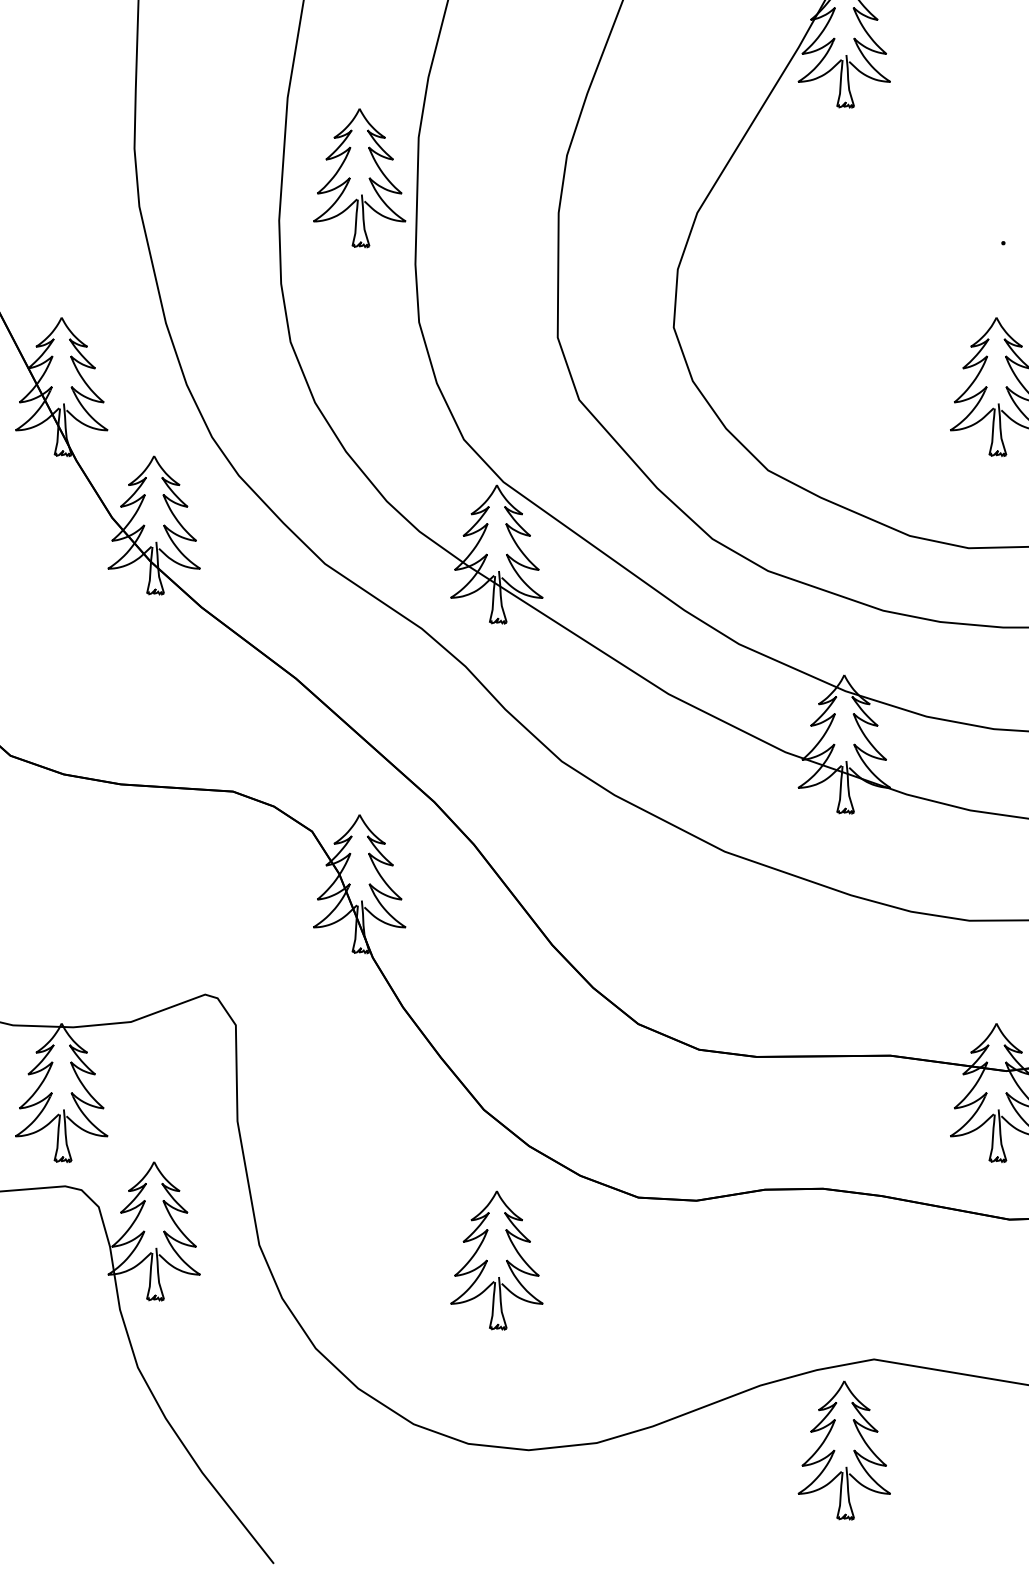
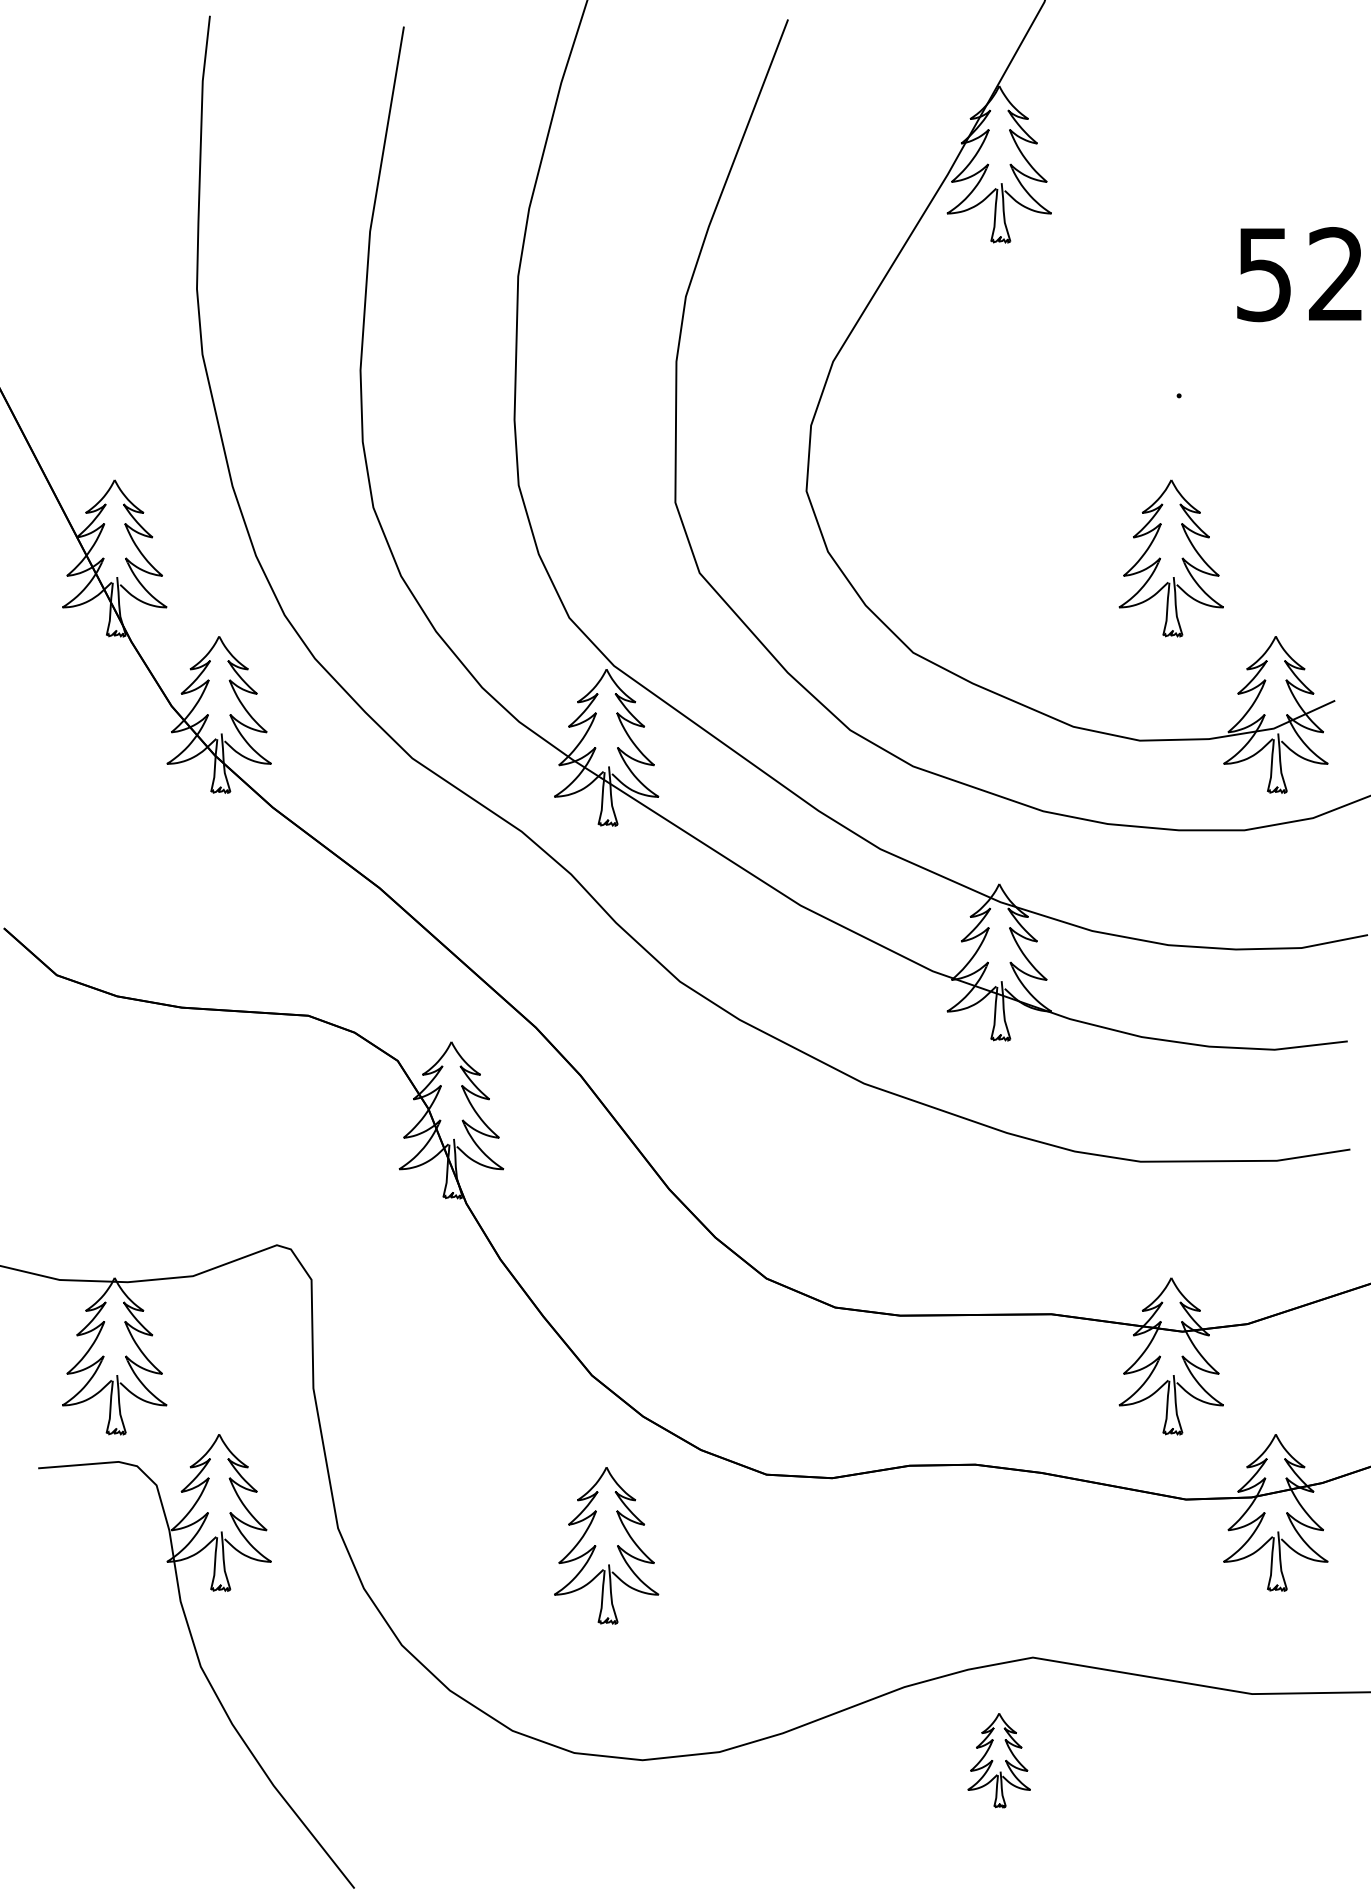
part: (359, 178) -> (451, 322), removed
part: (843, 1450) -> (998, 1760), size x0.6

